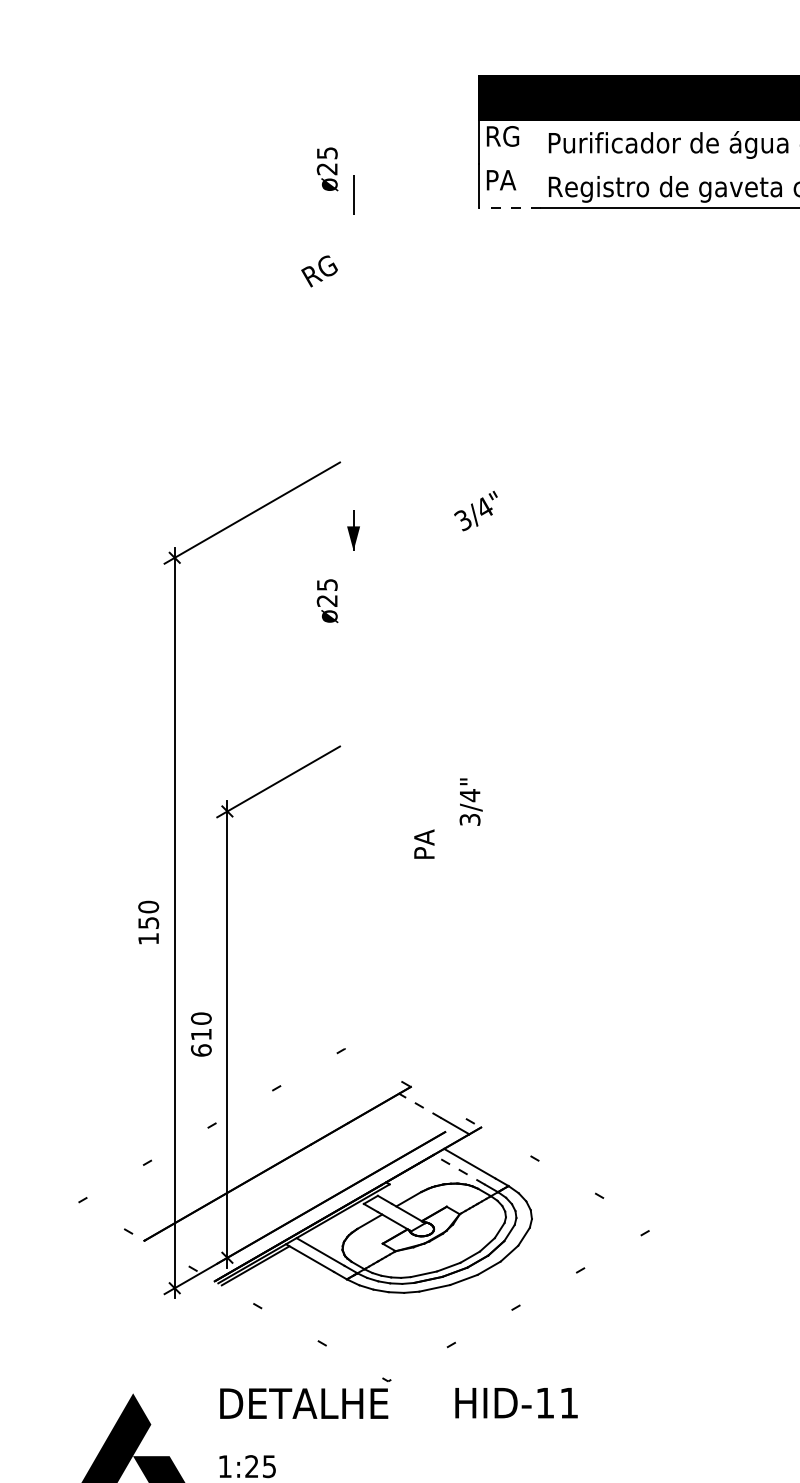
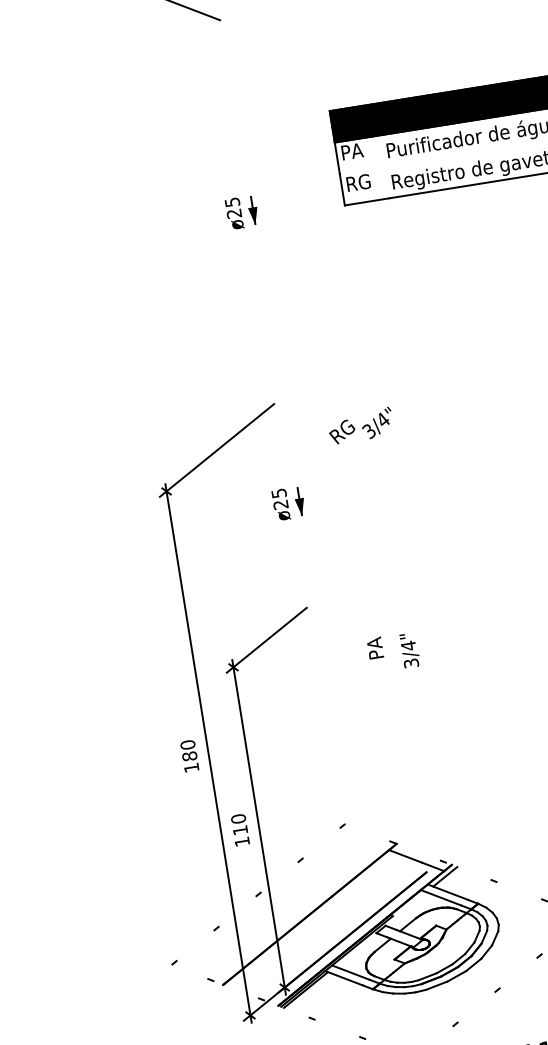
text: (504, 136) -> (354, 151), RG -> PA
text: (327, 169) -> (234, 213), moved
text: (504, 179) -> (359, 182), PA -> RG
fill: (353, 202) -> (253, 216), added
line: (510, 207) -> (367, 201), dashed -> solid
text: (319, 271) -> (342, 432), moved
part: (353, 530) -> (299, 501), moved
text: (470, 801) -> (409, 650), moved
text: (424, 843) -> (375, 647), moved
text: (148, 922) -> (189, 756), 150 -> 180
text: (201, 1050) -> (242, 841), 610 -> 110
line: (419, 1105) -> (405, 856), dashed -> solid
line: (469, 1141) -> (445, 876), added
line: (459, 1169) -> (441, 897), dashed -> solid

